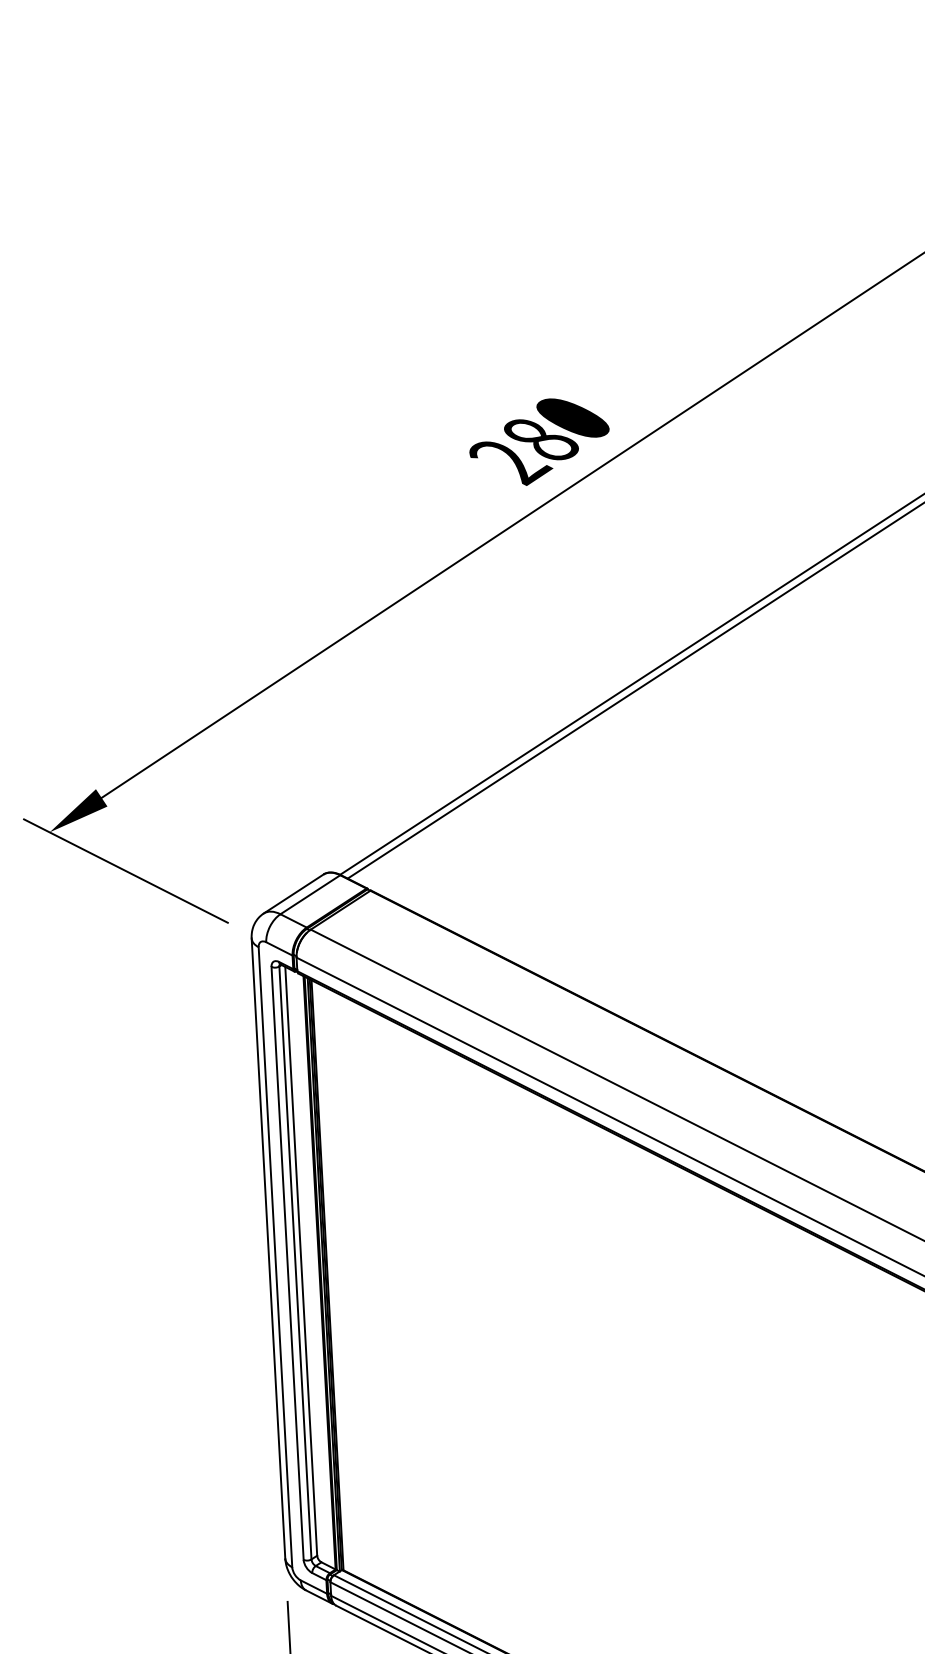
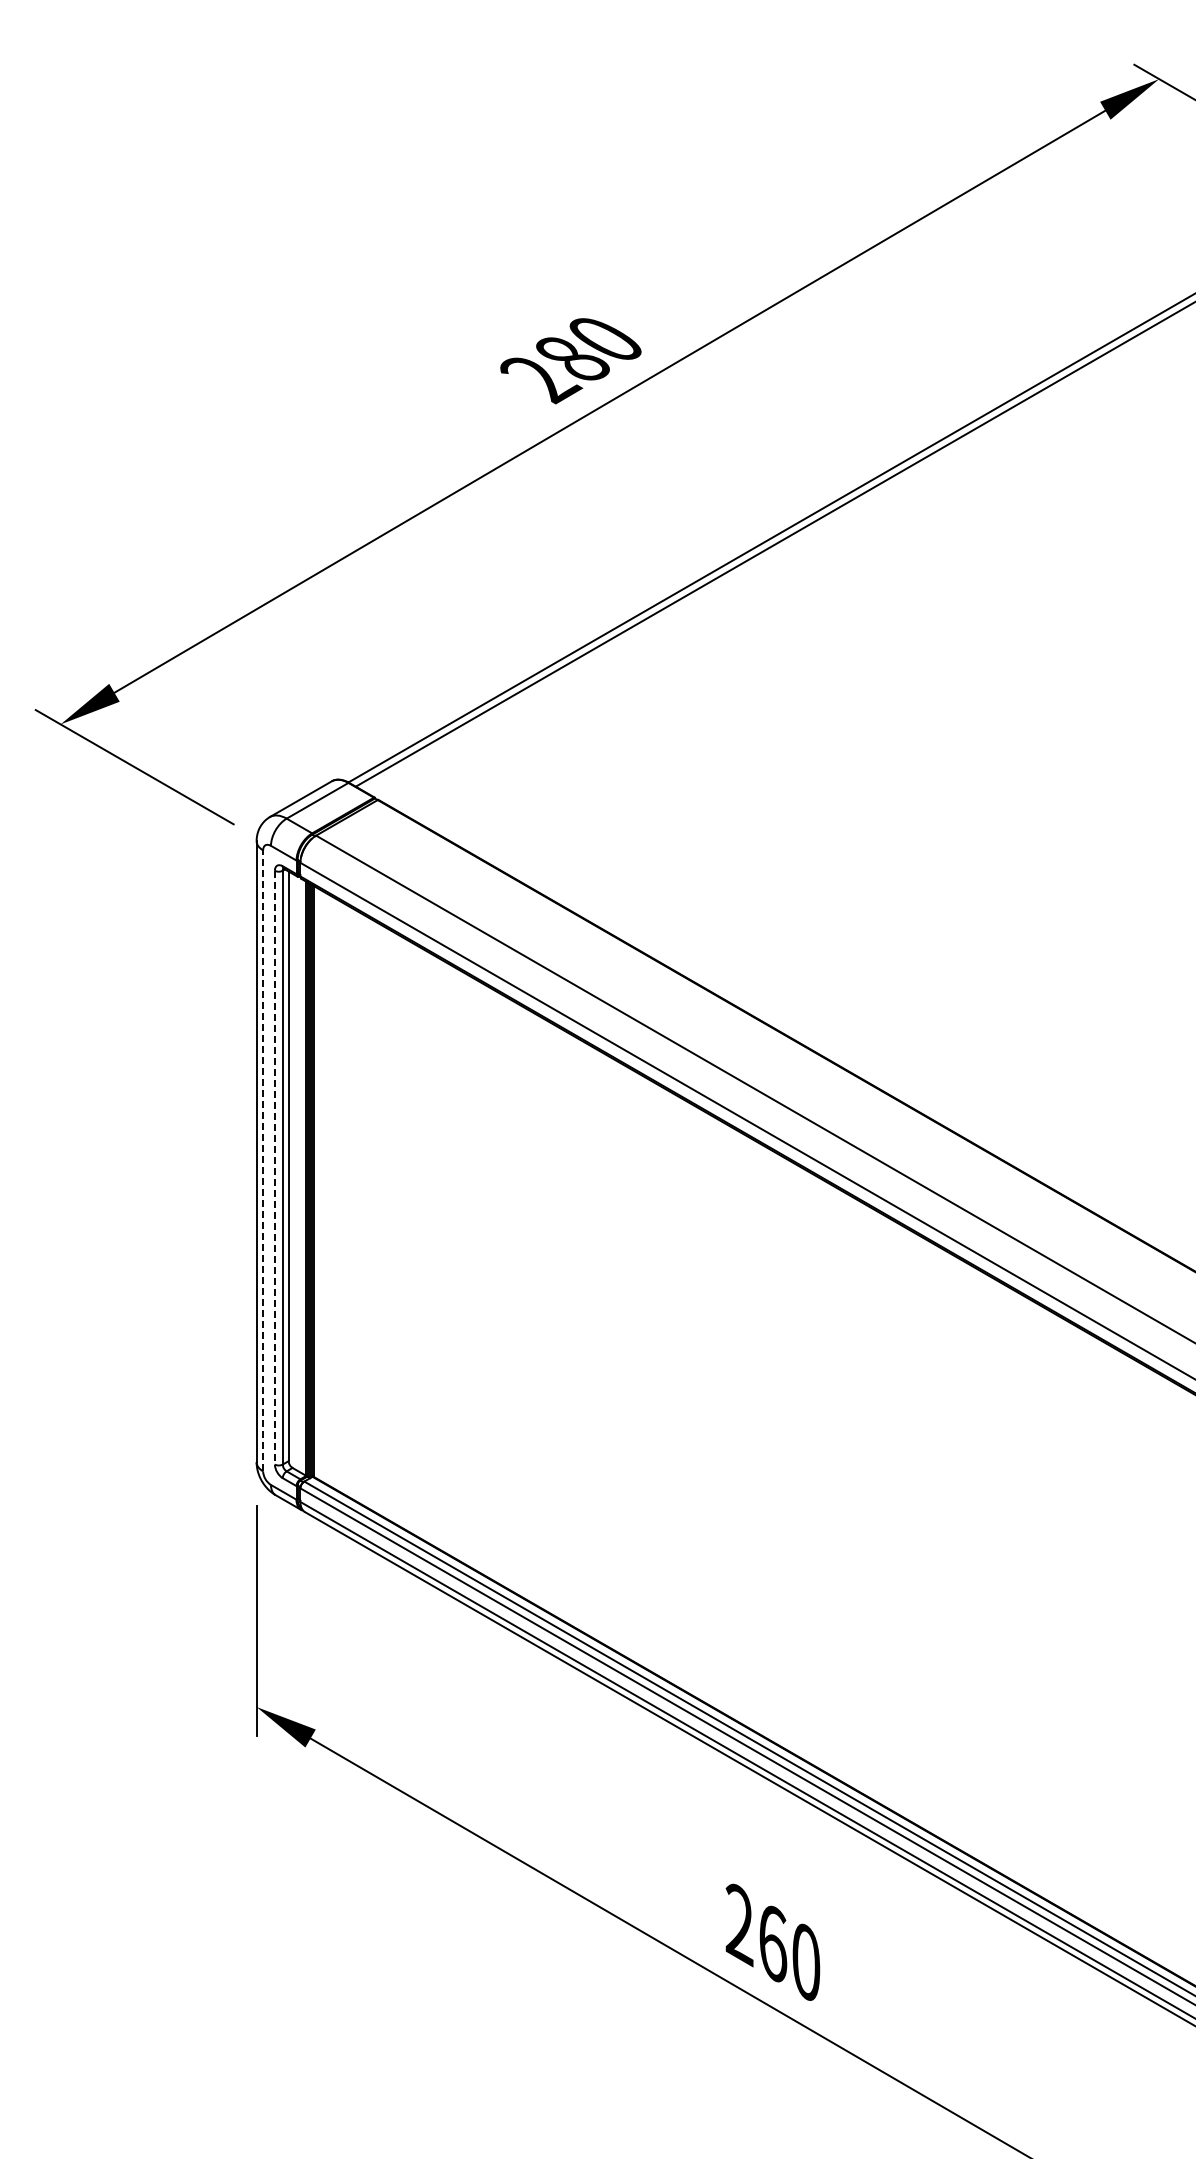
line: (275, 1256) -> (263, 1160), solid -> dashed
line: (287, 1263) -> (274, 1167), solid -> dashed

